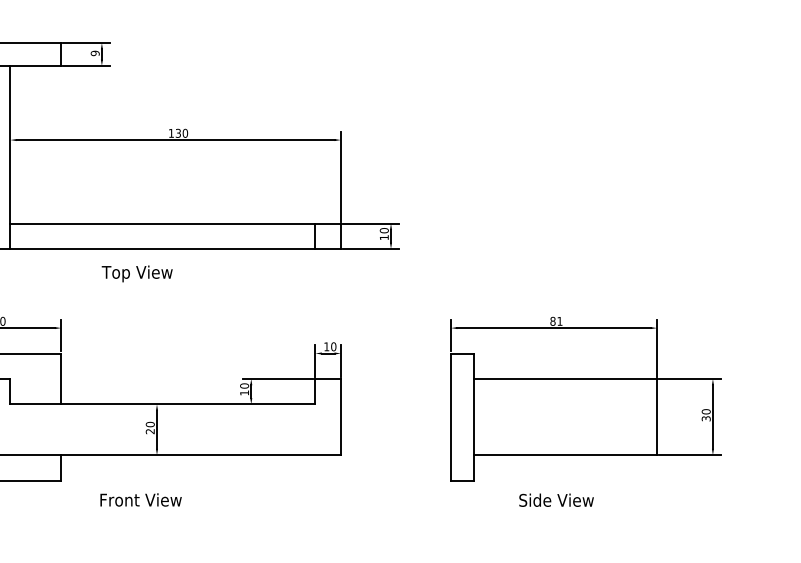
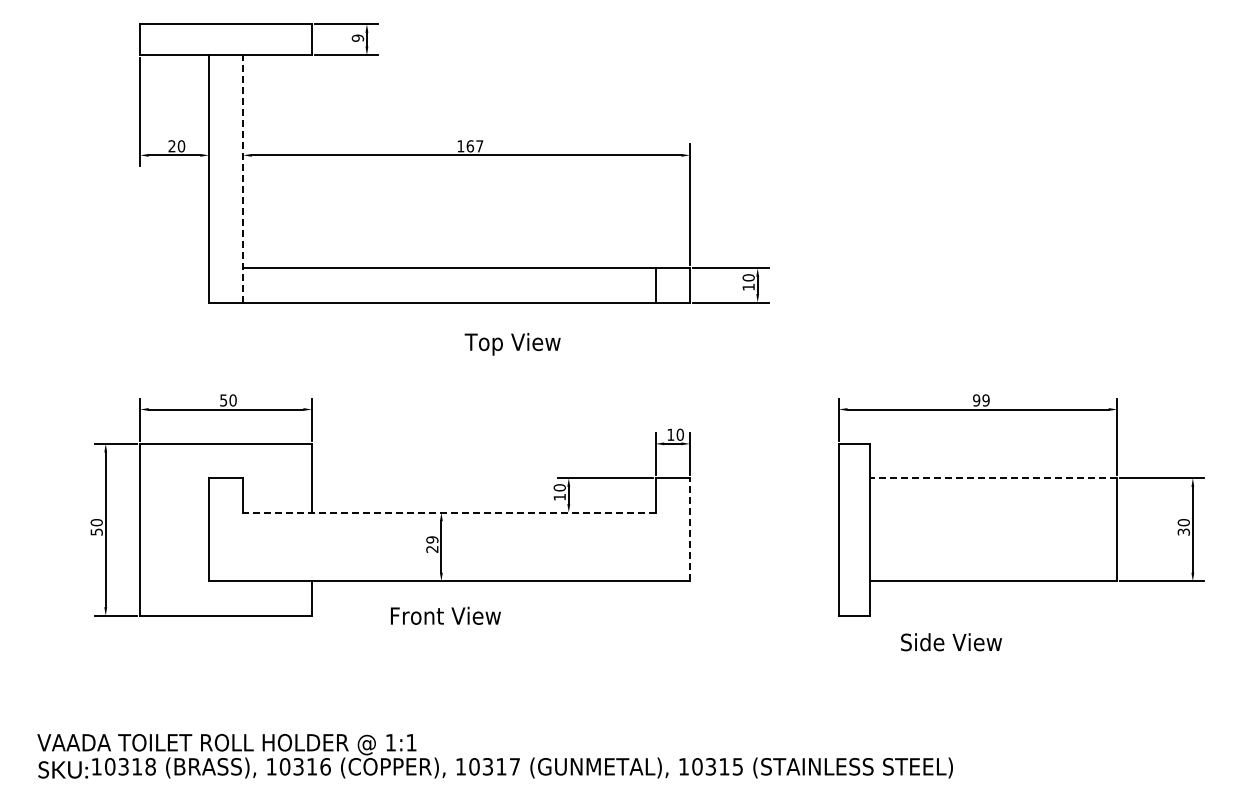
text: (181, 133) -> (474, 146), 130 -> 167
line: (10, 157) -> (243, 178), solid -> dashed
text: (137, 274) -> (512, 344), moved
text: (556, 321) -> (981, 400), 81 -> 99
line: (565, 379) -> (993, 478), solid -> dashed
line: (162, 404) -> (448, 512), solid -> dashed
line: (340, 416) -> (689, 529), solid -> dashed
text: (150, 424) -> (432, 539), 20 -> 29
text: (140, 499) -> (445, 615), moved
text: (556, 500) -> (951, 642), moved

